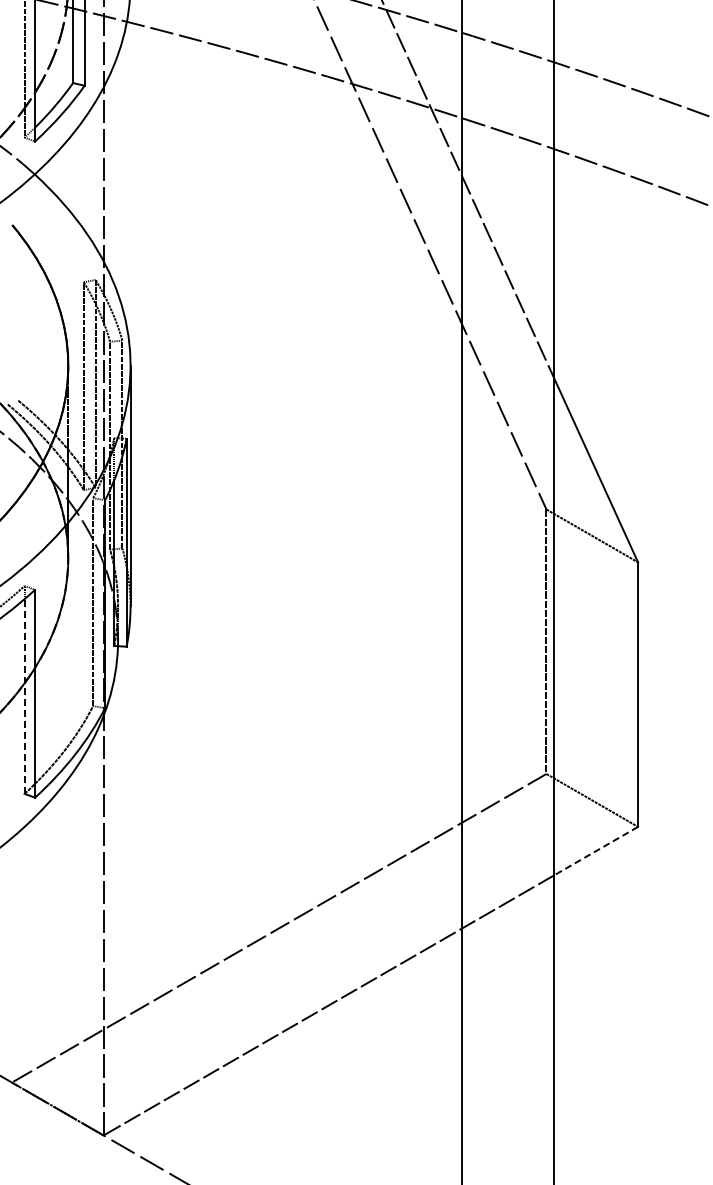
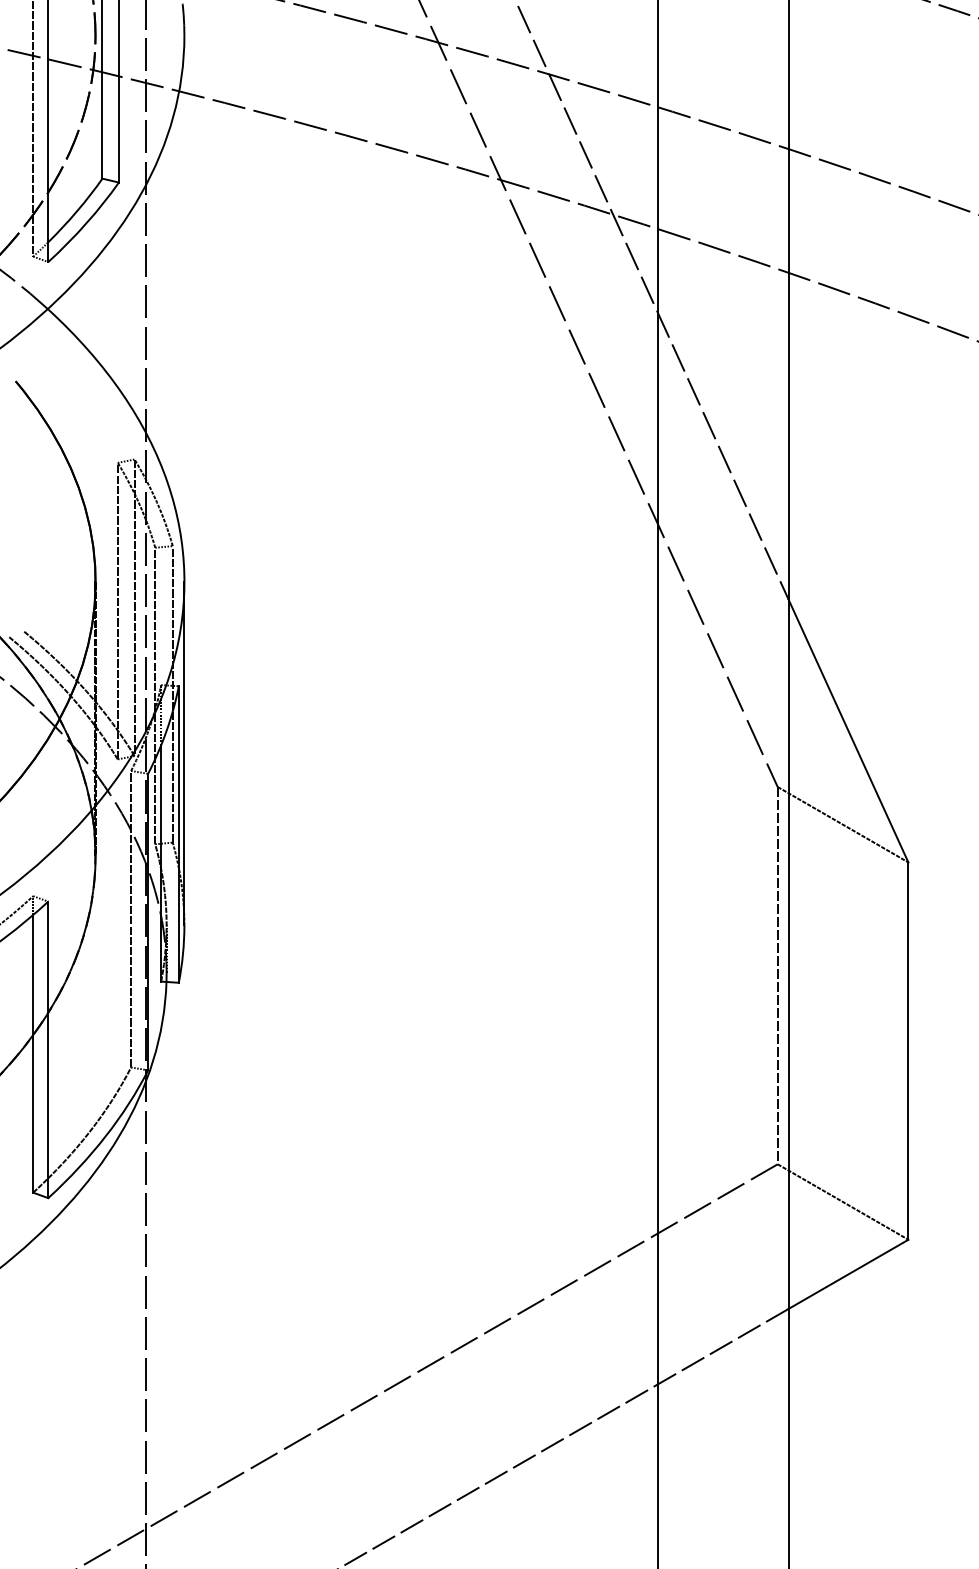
line: (24, 696) -> (33, 1053), dashed -> solid
line: (595, 851) -> (847, 1274), dashed -> solid

